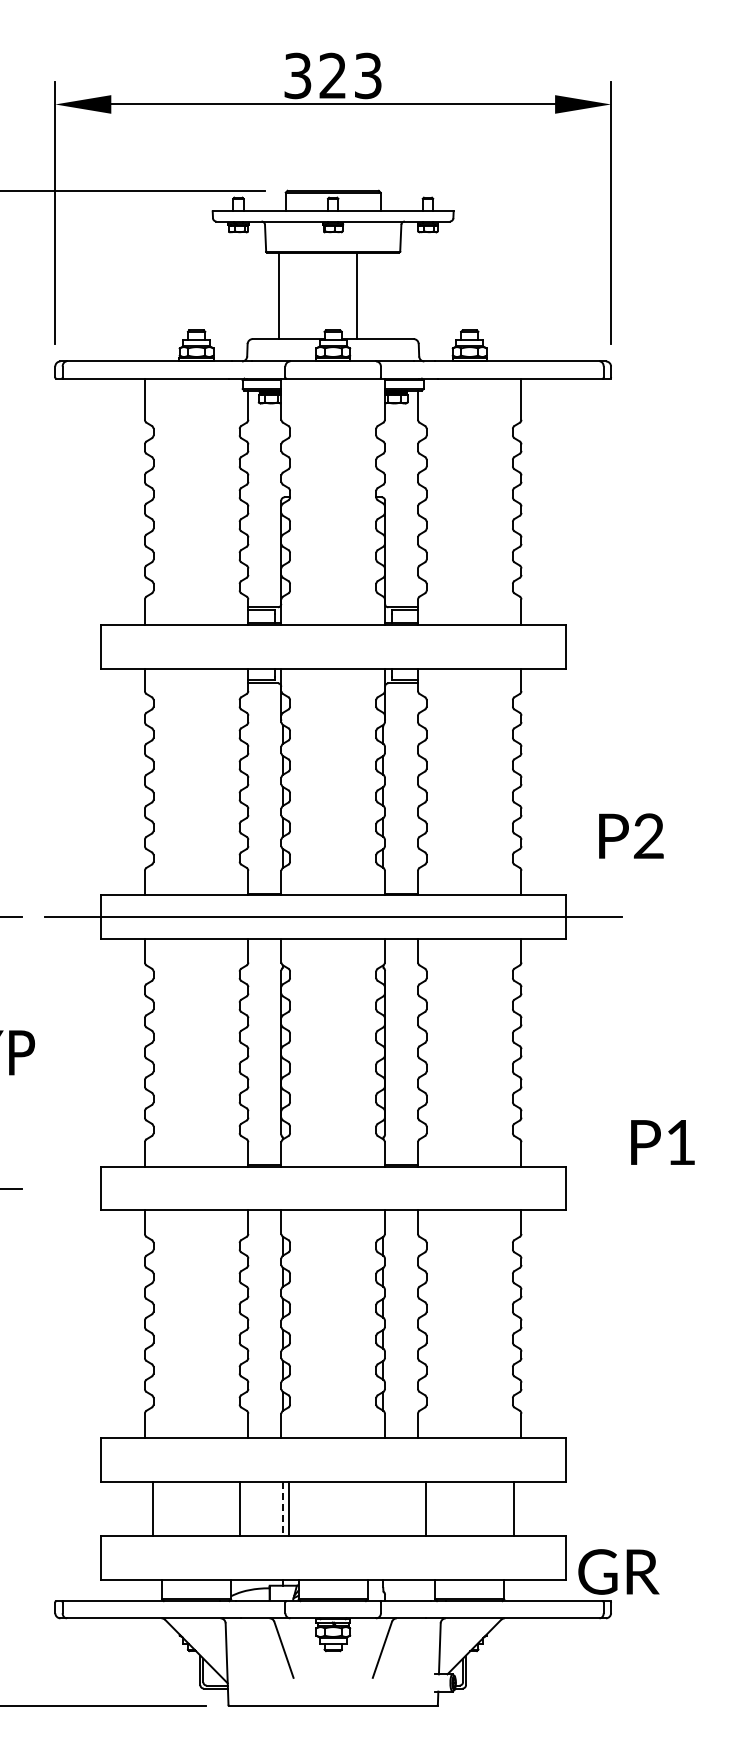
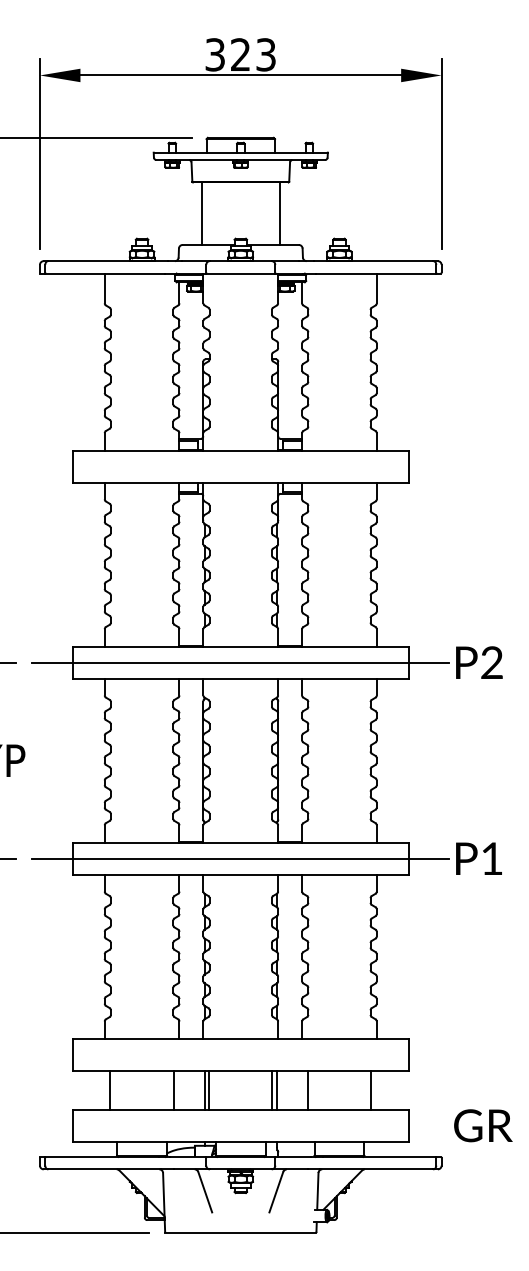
line: (357, 295) -> (280, 213), moved
text: (631, 835) -> (479, 662), moved
text: (662, 1142) -> (478, 858), moved
line: (332, 1188) -> (240, 858), added
line: (376, 1508) -> (272, 1090), added
line: (383, 1508) -> (277, 1090), added
line: (283, 1509) -> (204, 1090), dashed -> solid
text: (618, 1571) -> (483, 1125), moved

